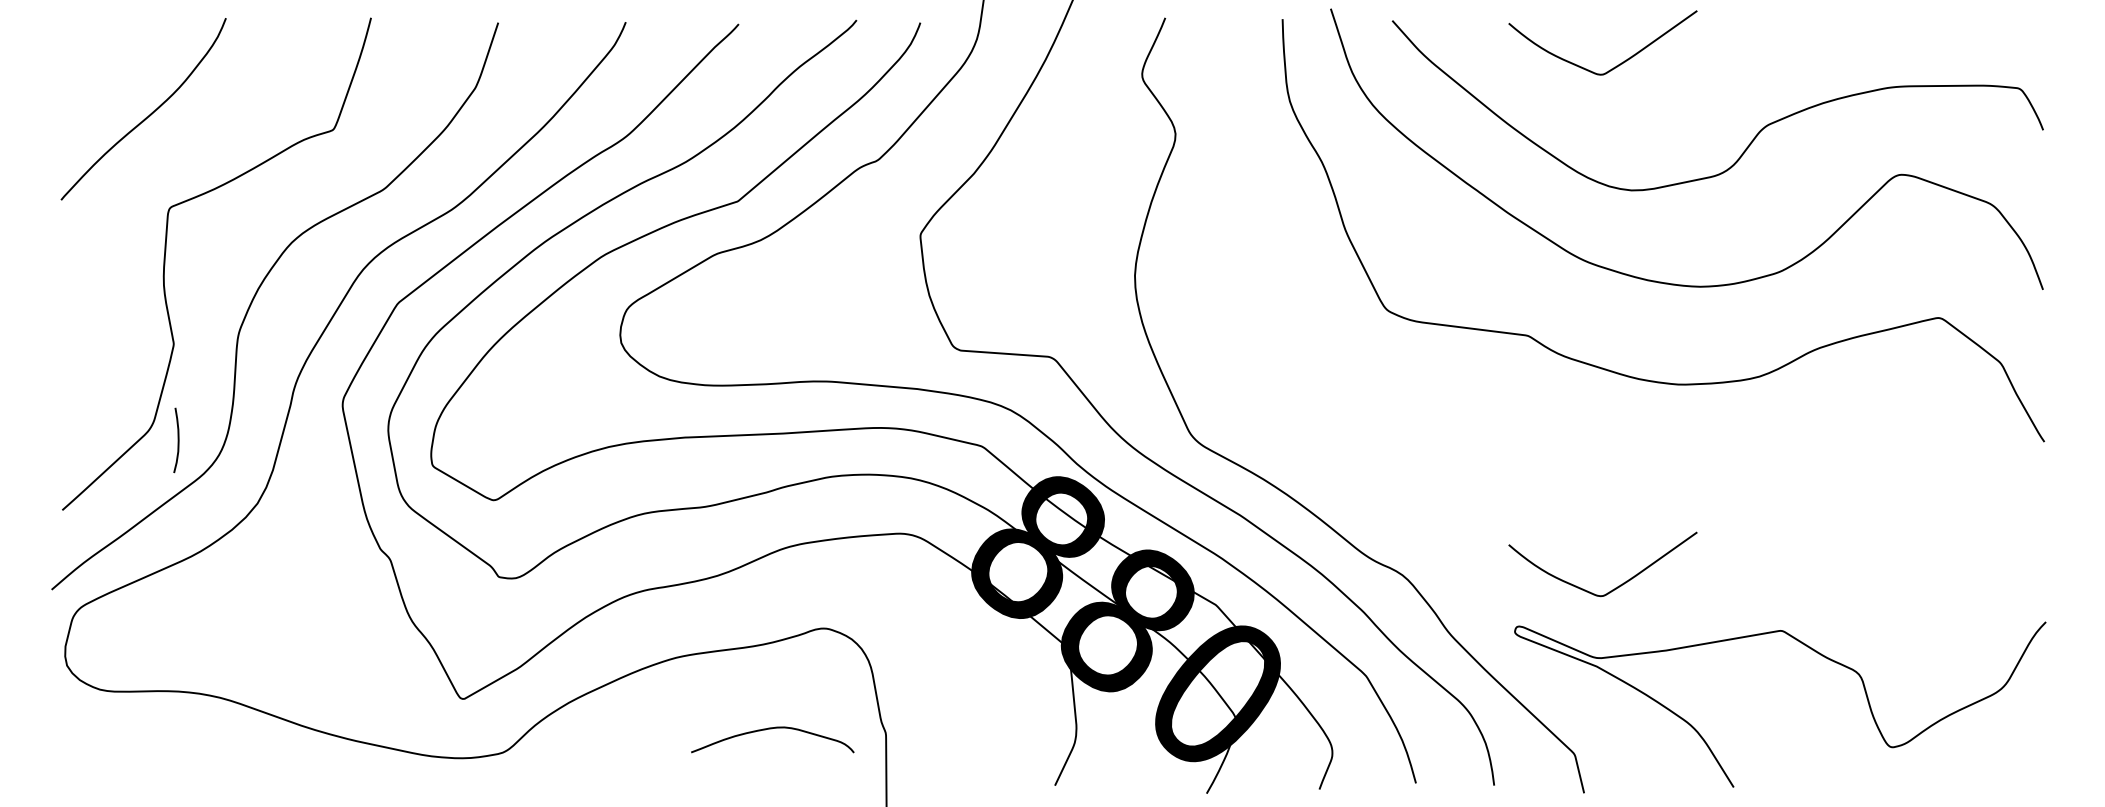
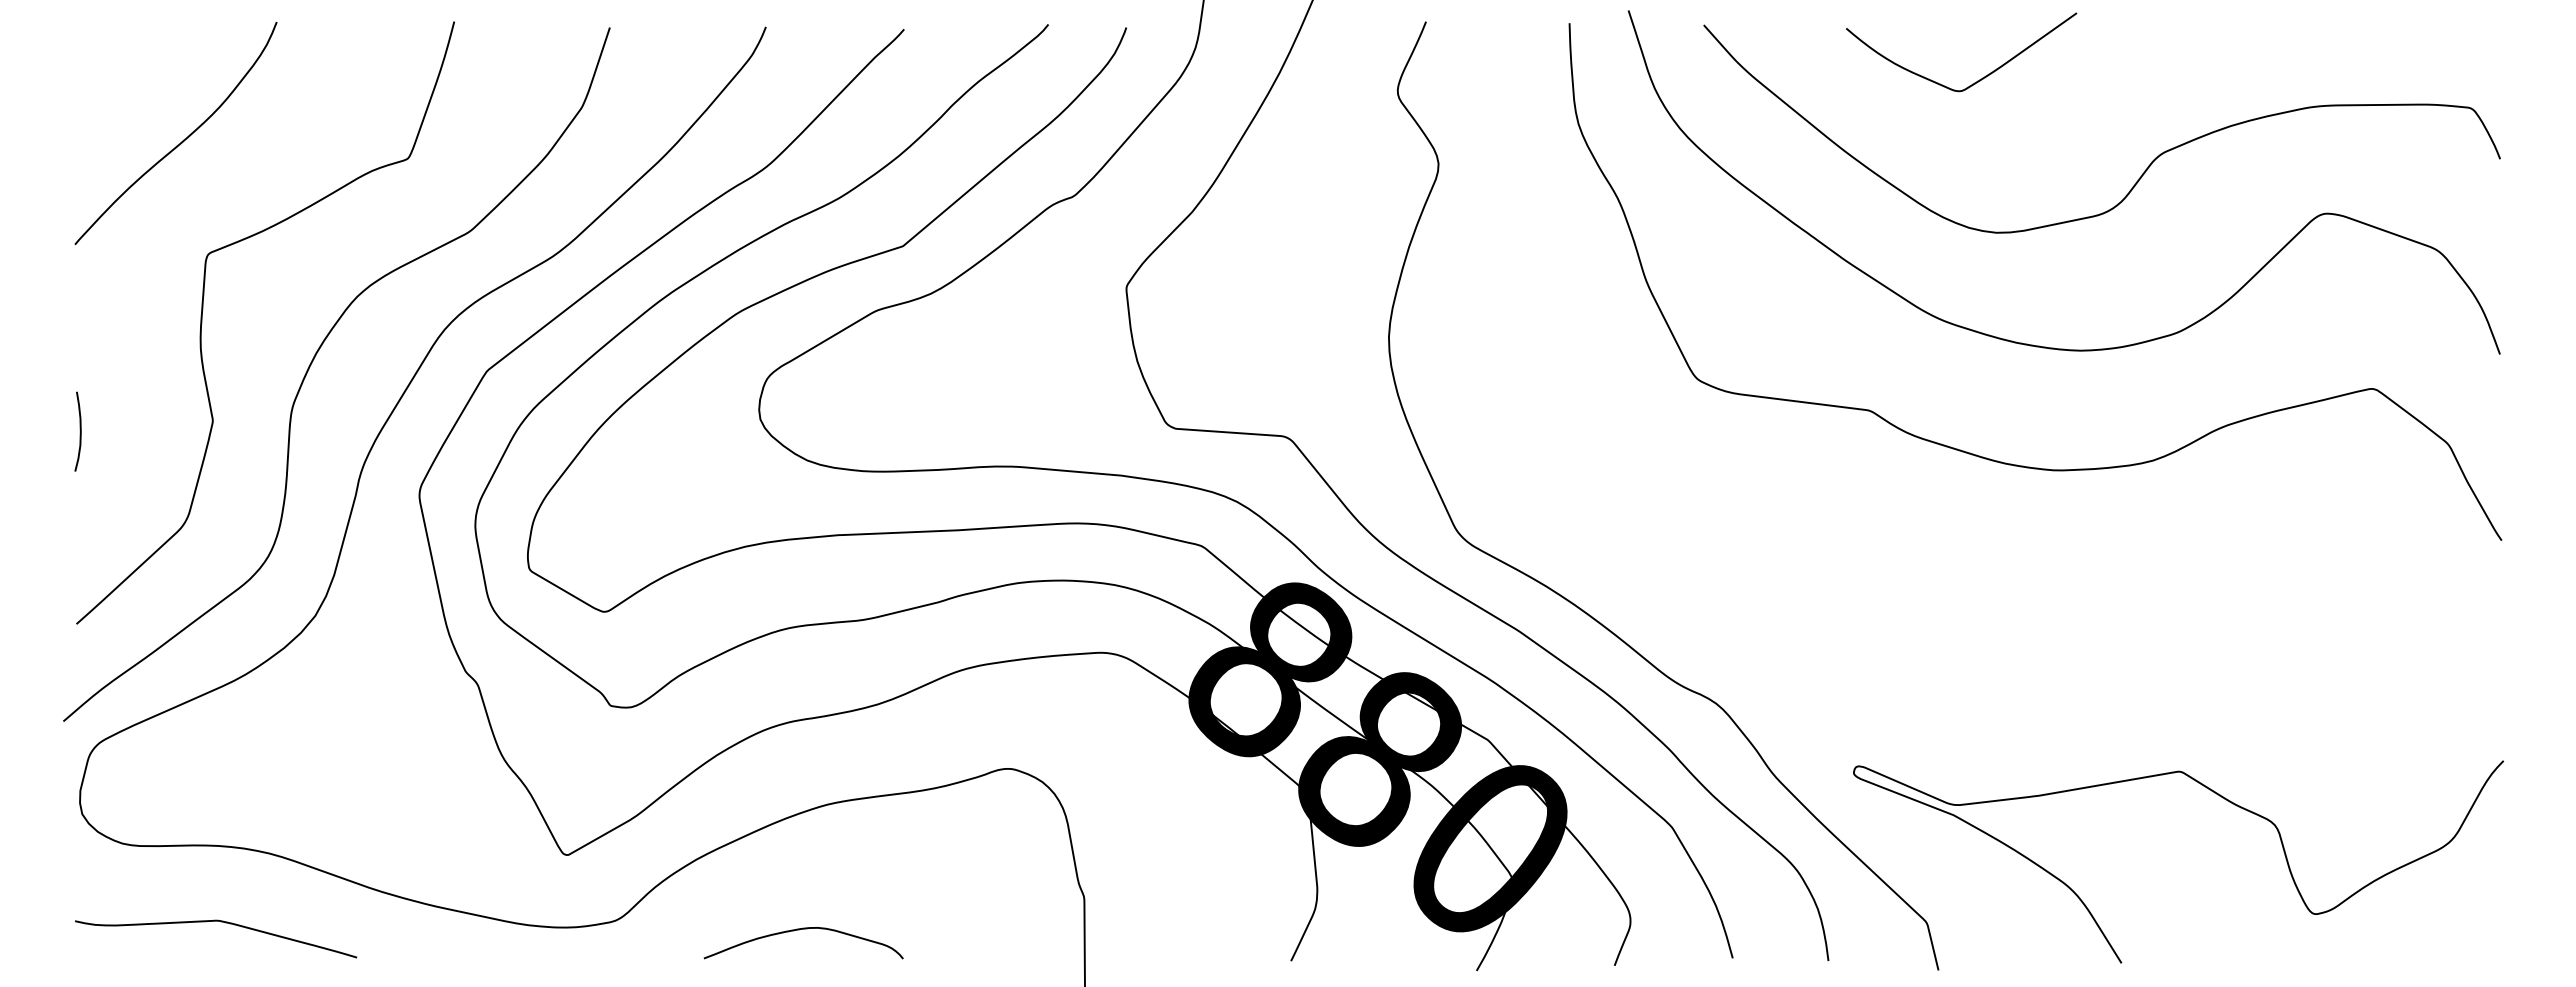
curve: (177, 440) -> (79, 431), moved
curve: (1616, 587) -> (1977, 718), removed
curve: (769, 729) -> (799, 930), moved
curve: (180, 754) -> (221, 922), added

